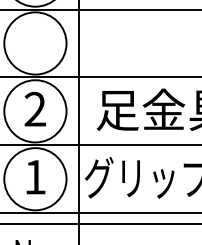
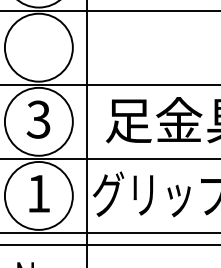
text: (35, 109) -> (38, 119), 2 -> 3

